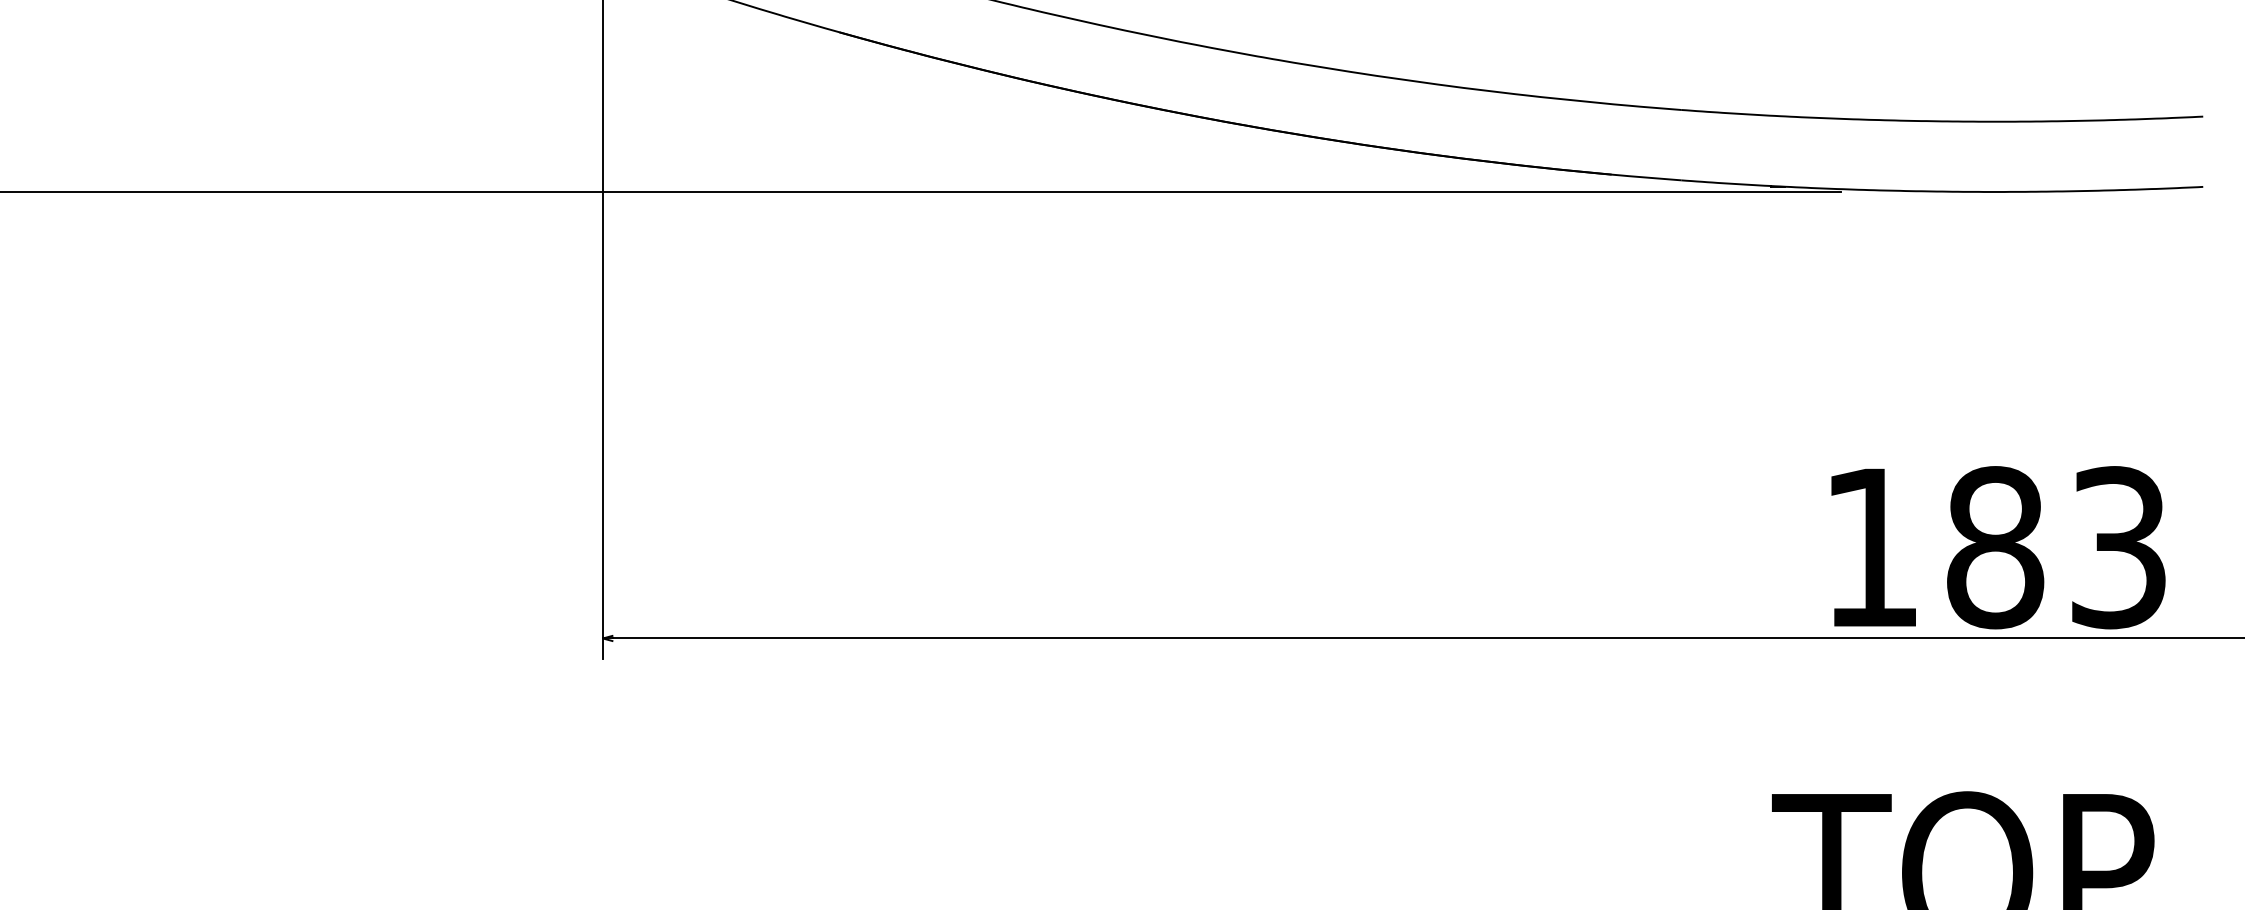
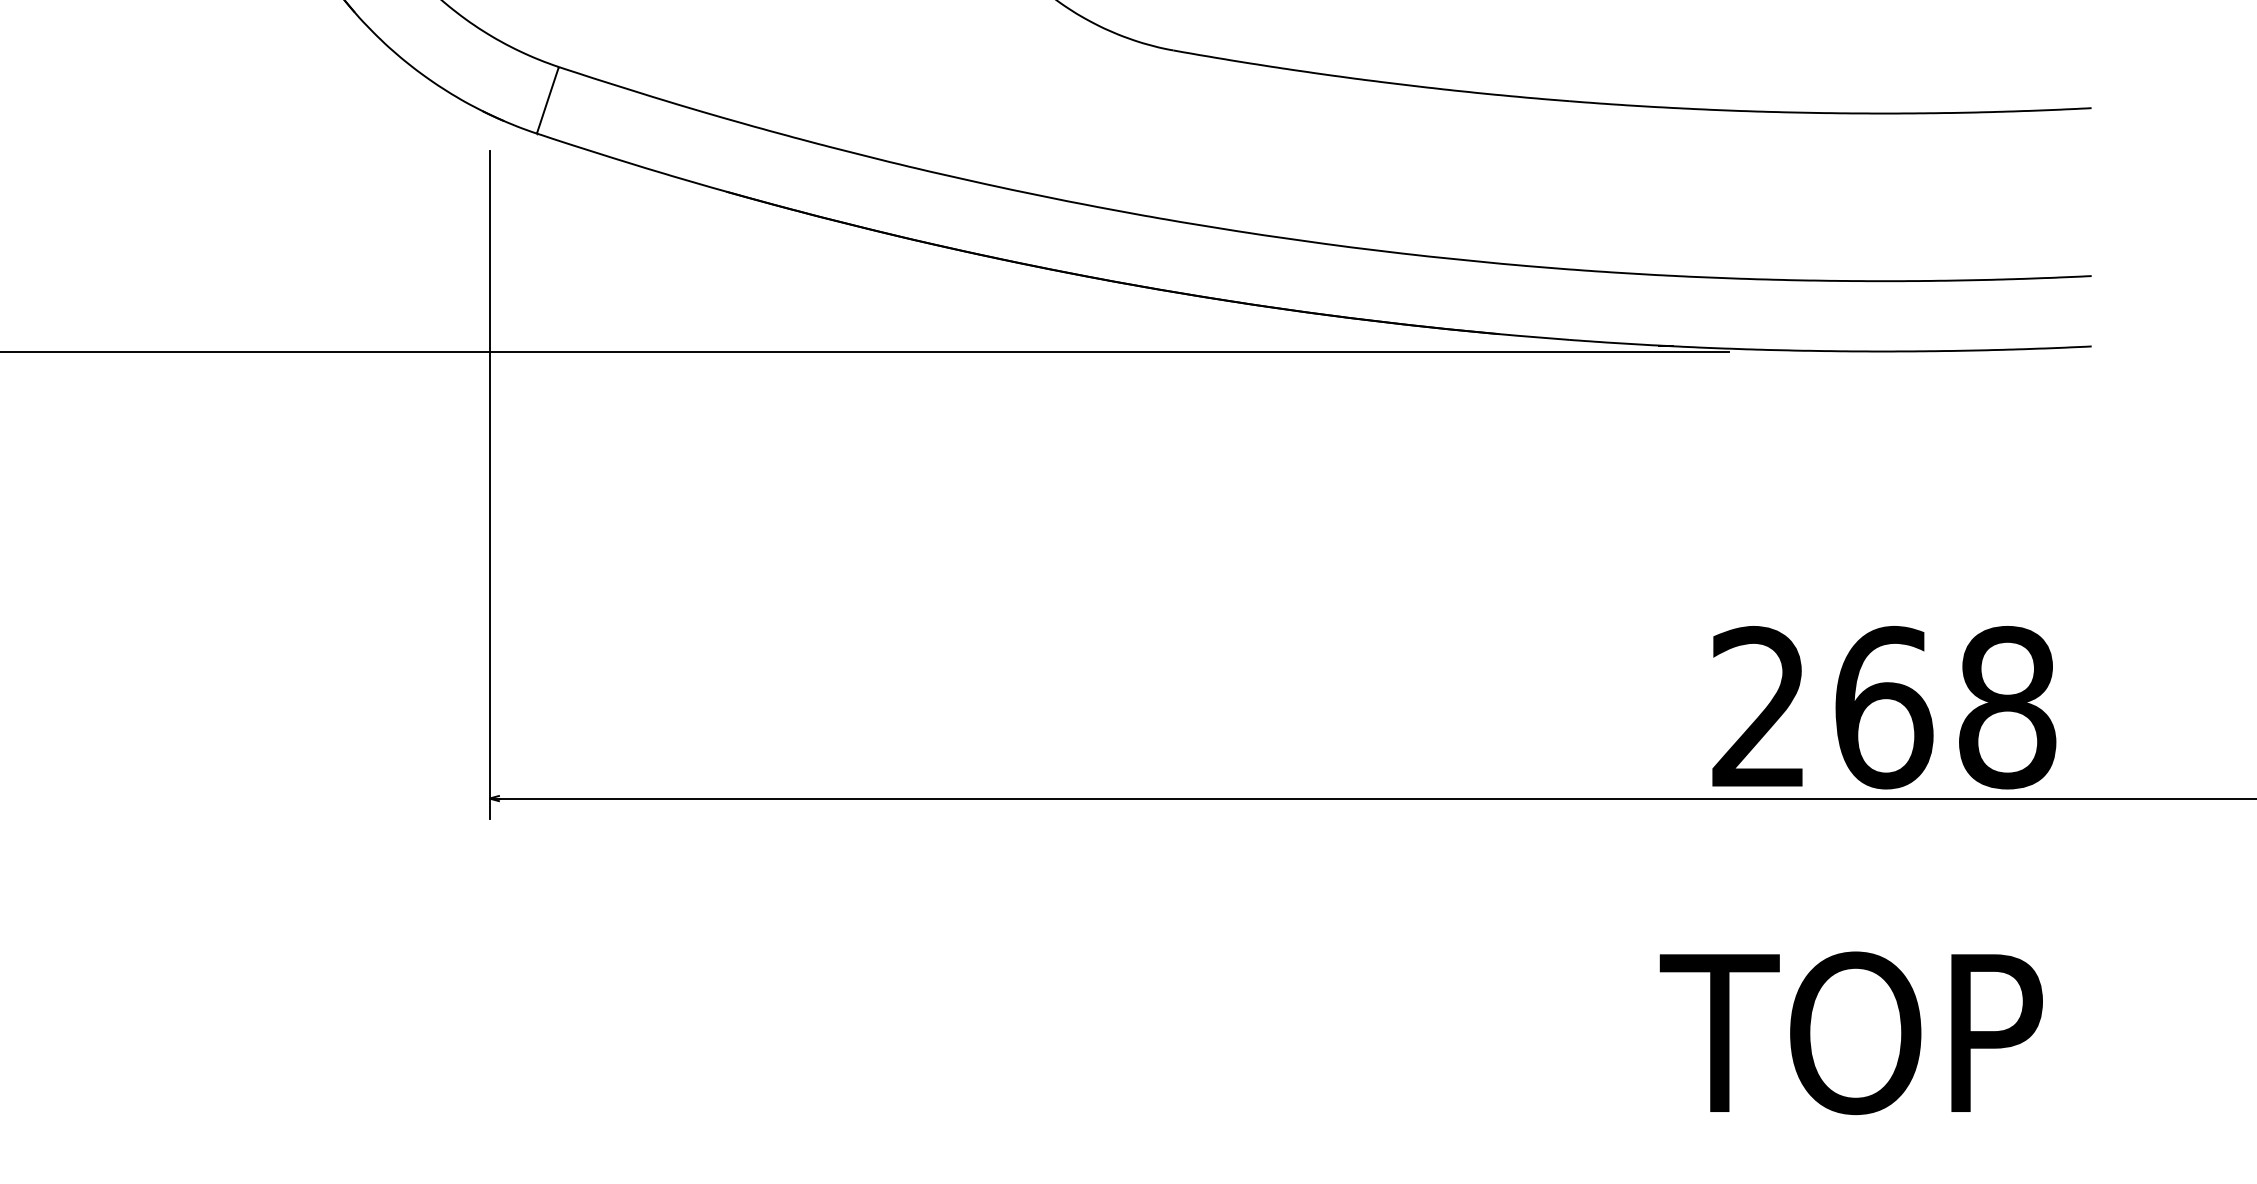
text: (1996, 547) -> (1884, 707), 183 -> 268

